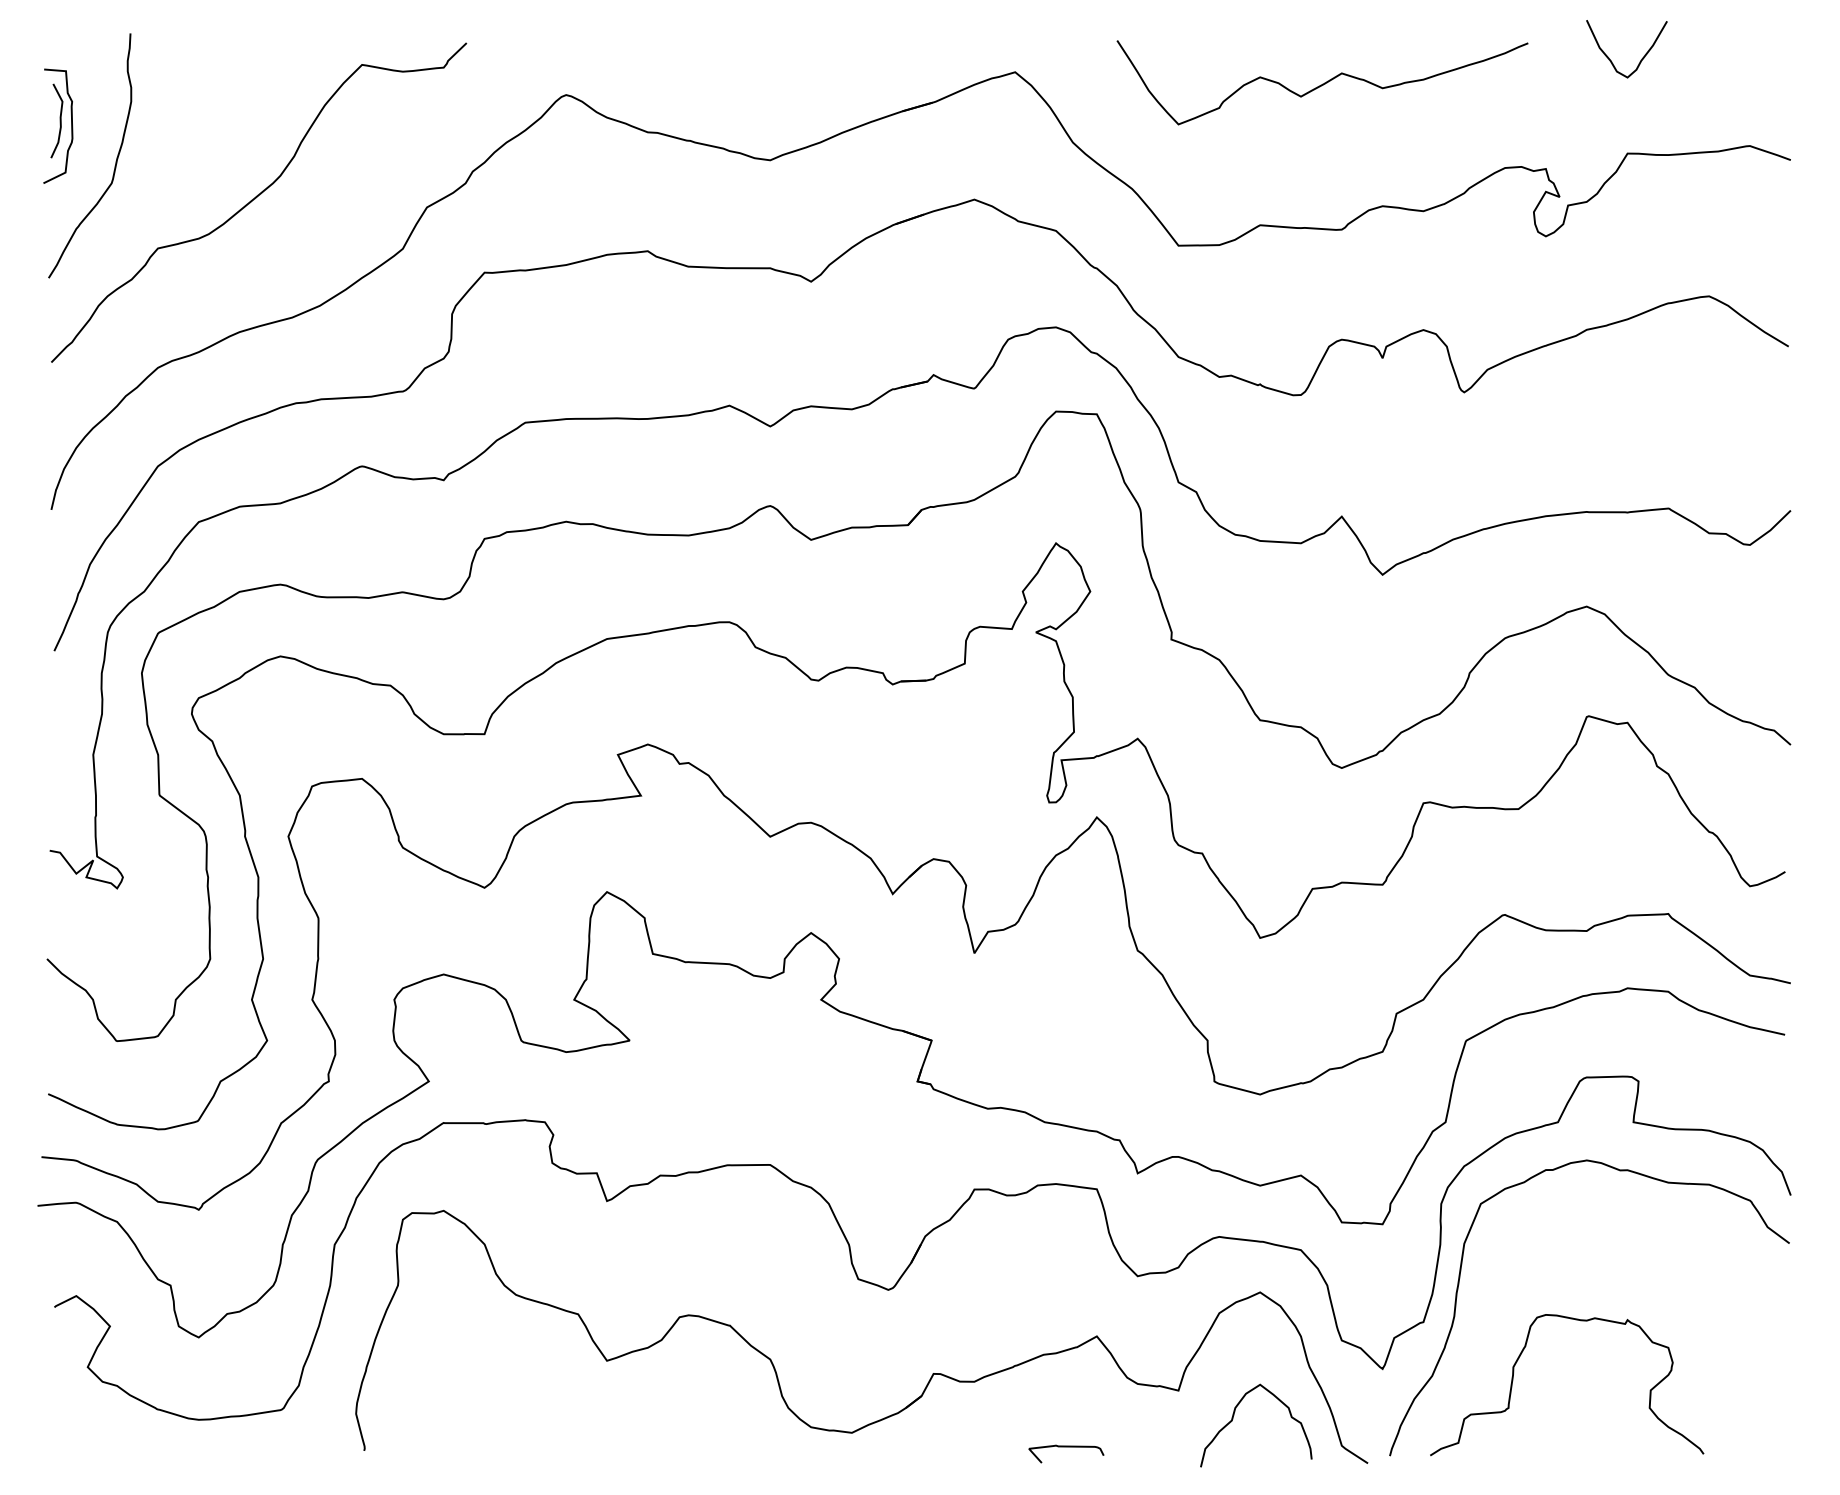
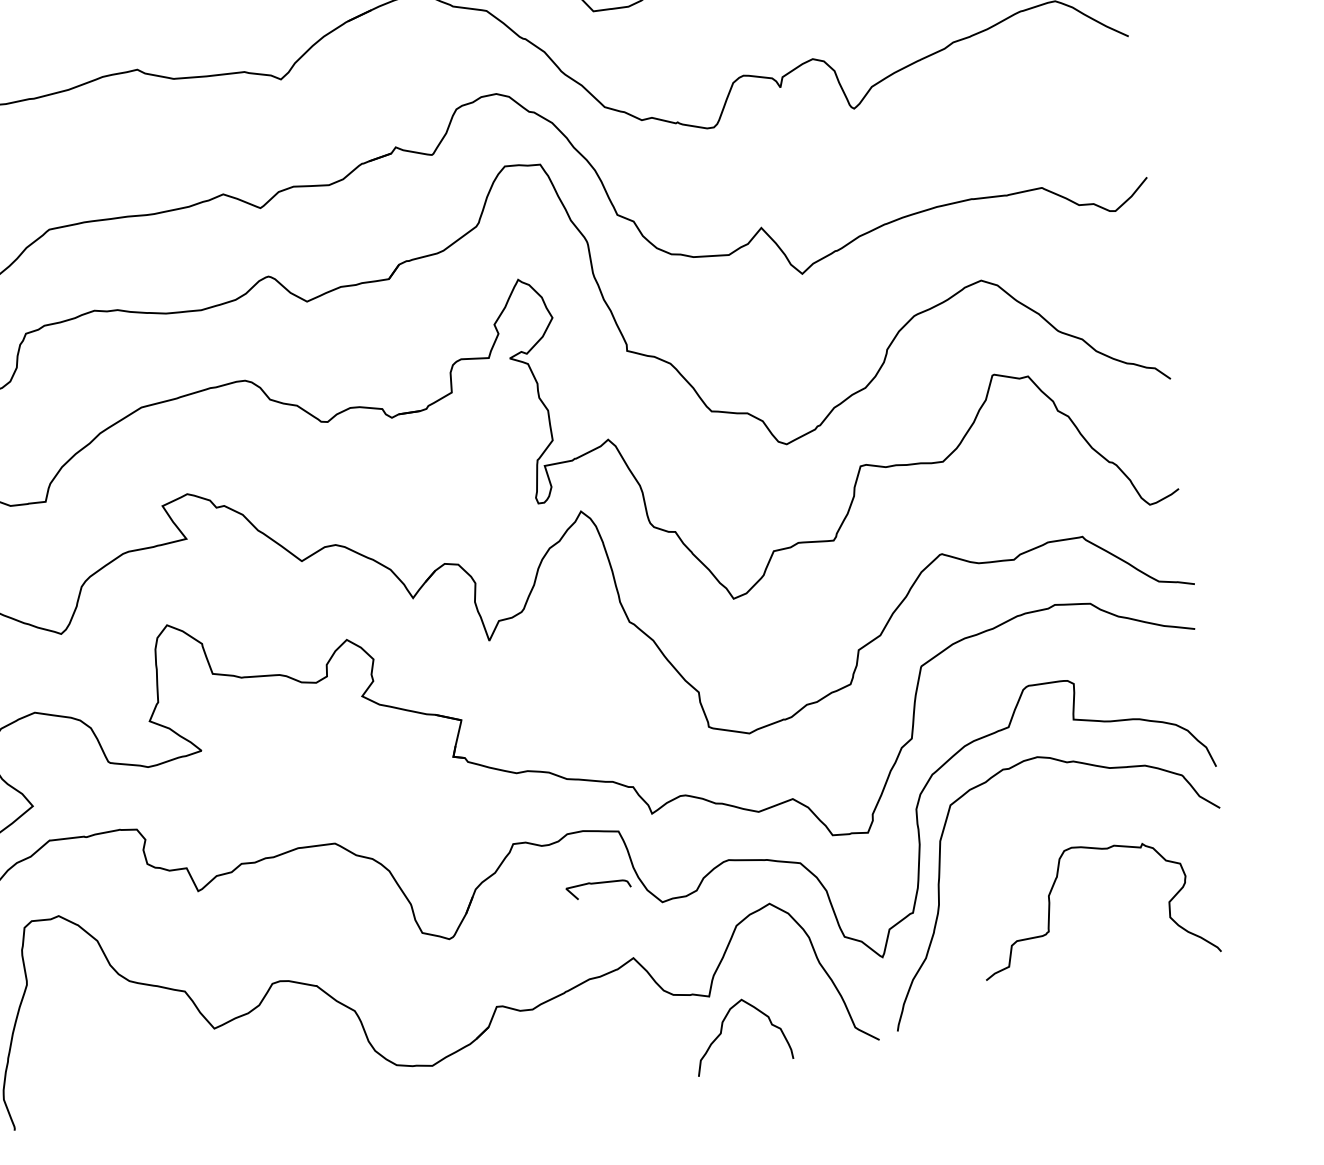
curve: (1513, 1380) -> (1050, 907), moved
curve: (1233, 1419) -> (722, 1032), moved
curve: (1066, 1447) -> (598, 883), moved

